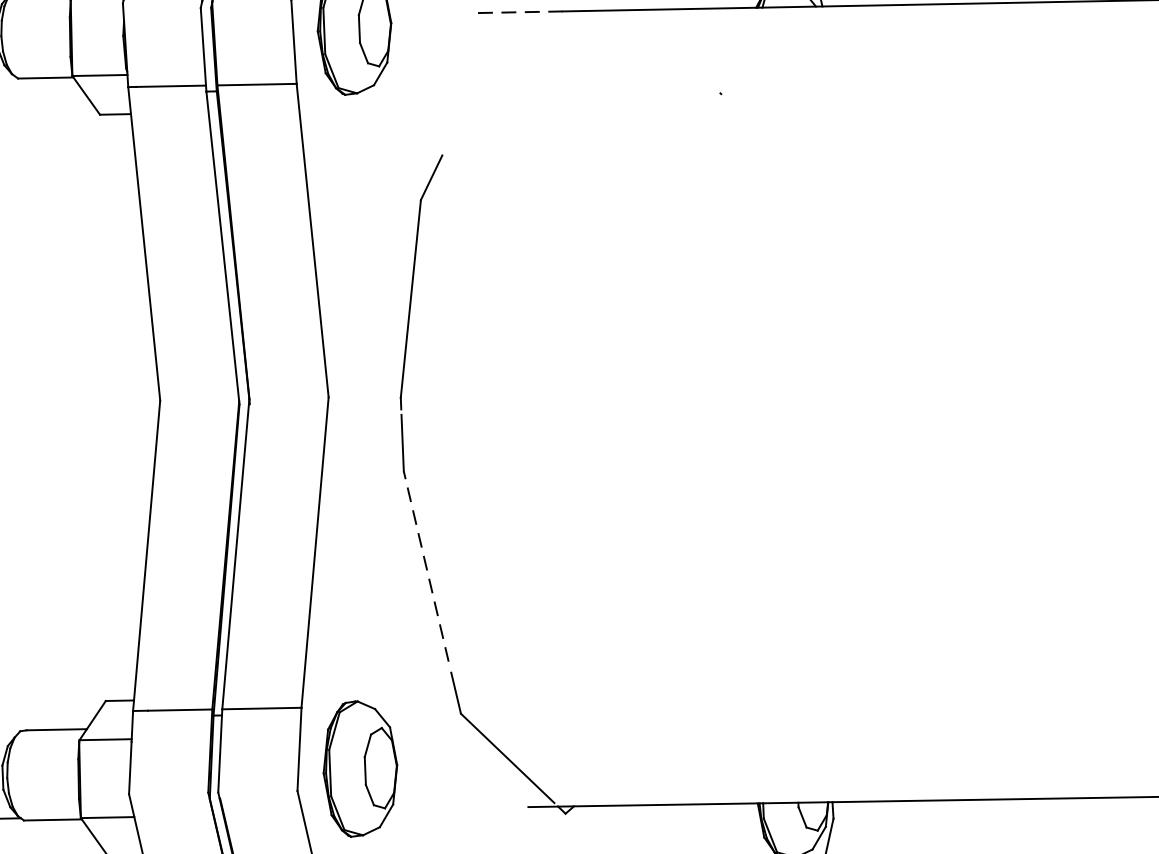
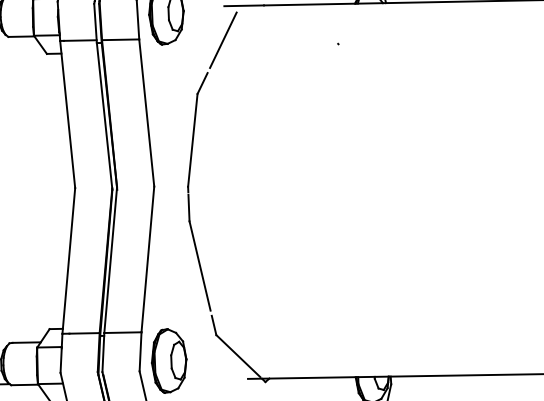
line: (520, 11) -> (244, 5), dashed -> solid
line: (476, 84) -> (223, 39), added
line: (427, 567) -> (200, 266), dashed -> solid

